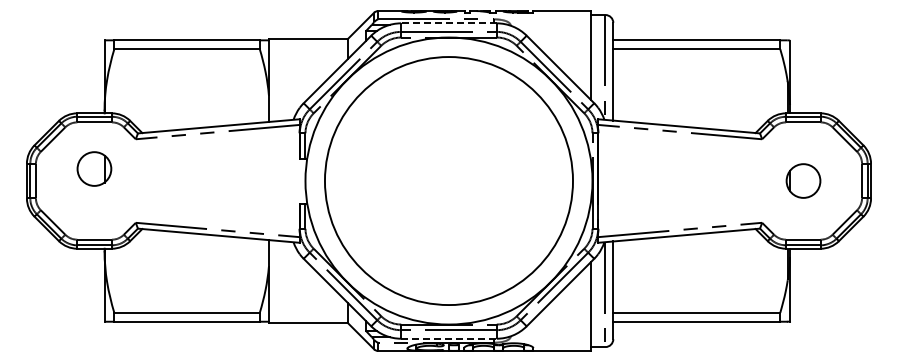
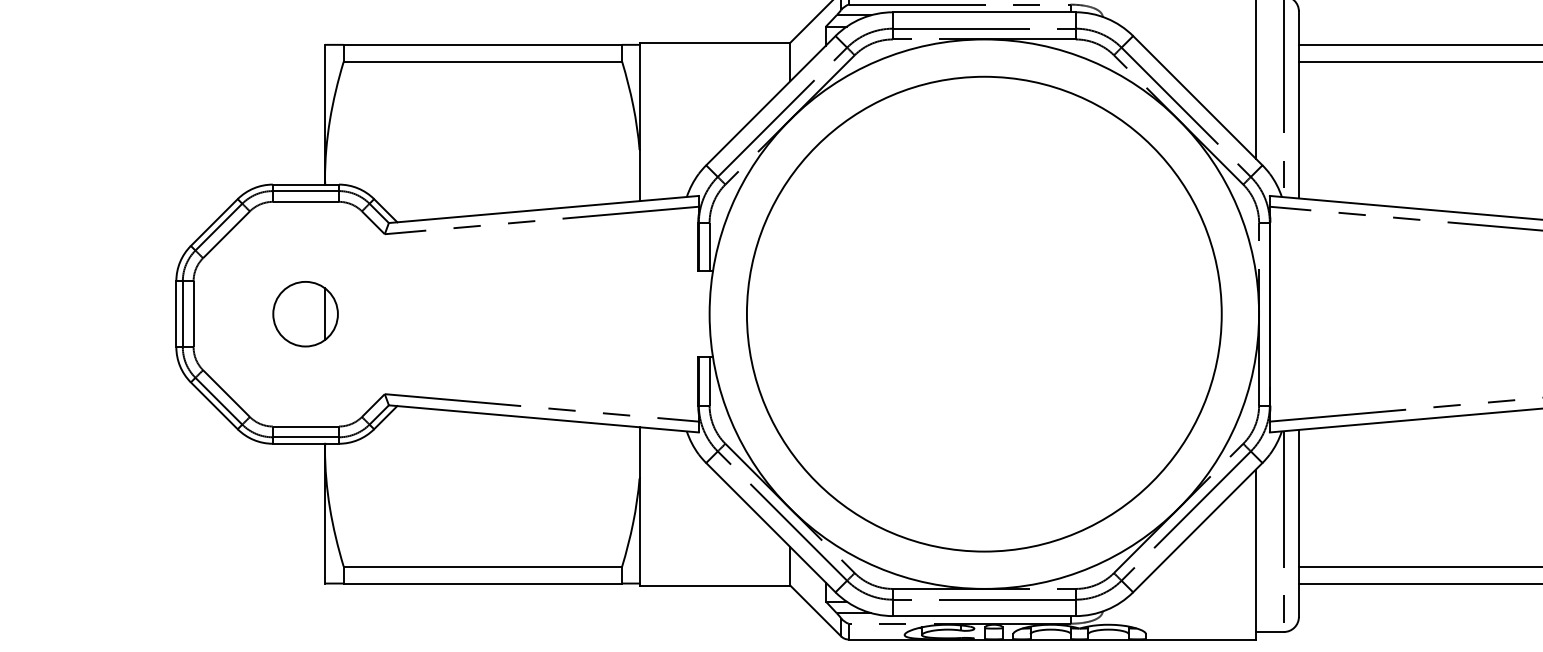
line: (449, 23) -> (985, 12), dashed -> solid
part: (94, 168) -> (305, 313), moved
line: (449, 338) -> (985, 615), dashed -> solid

